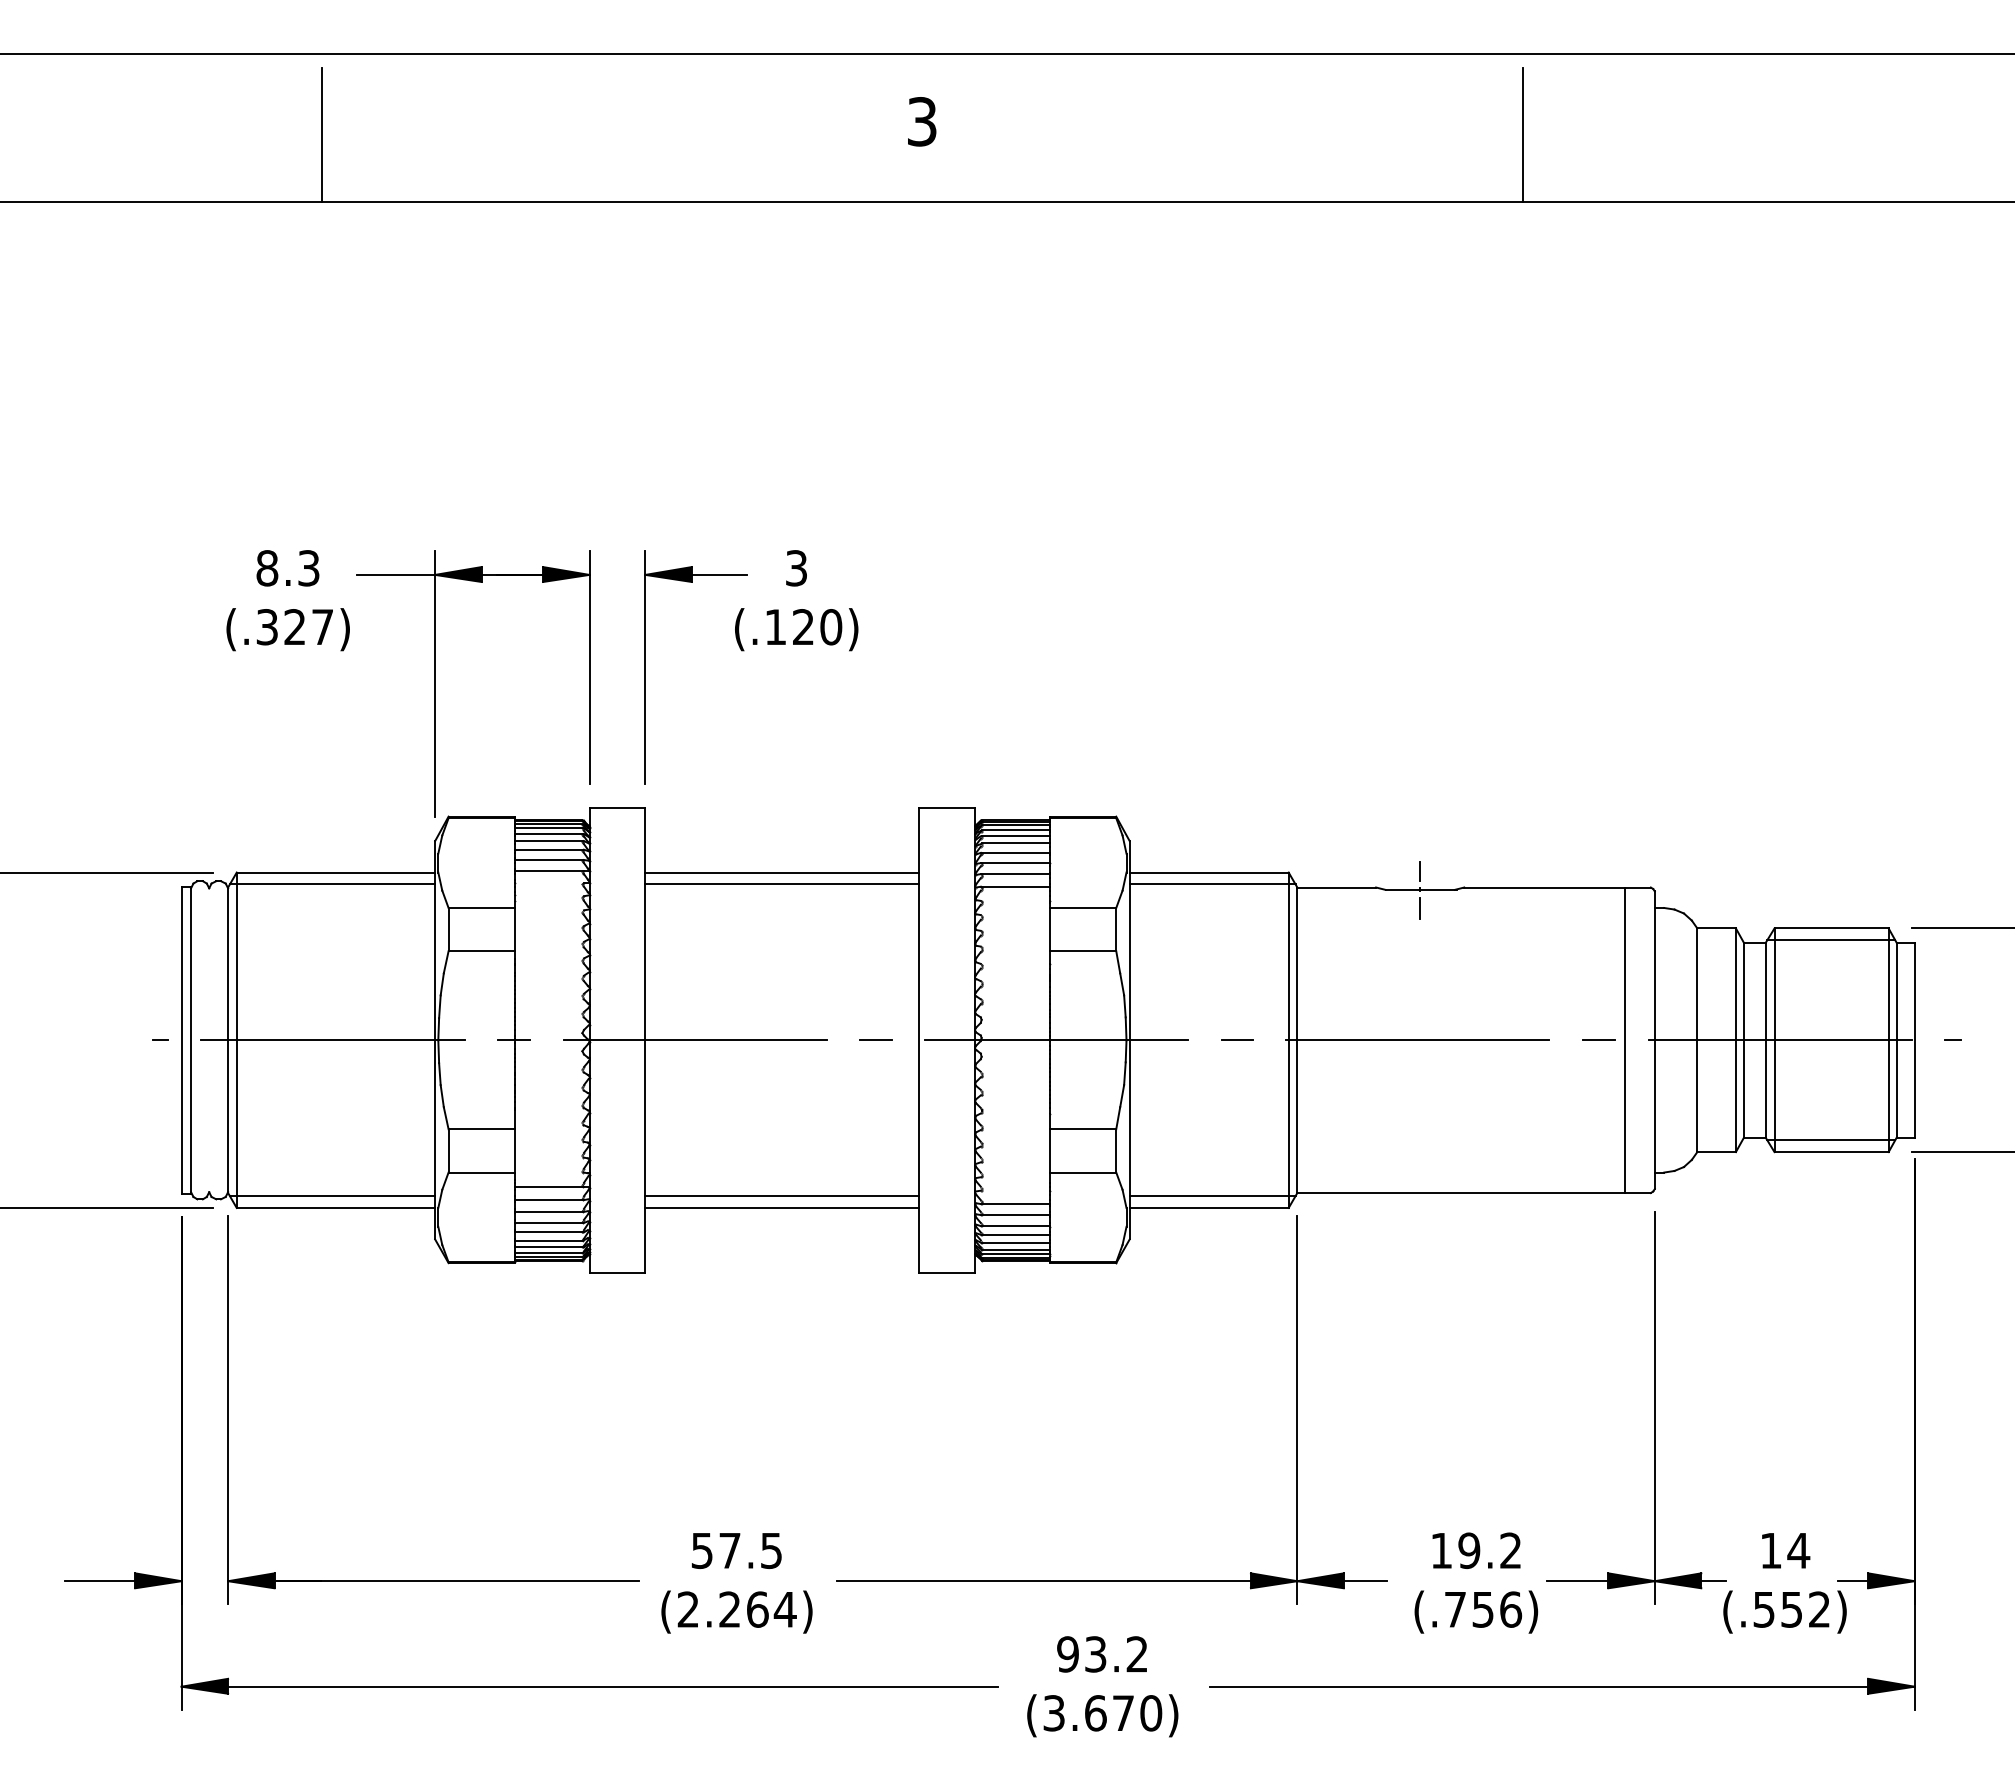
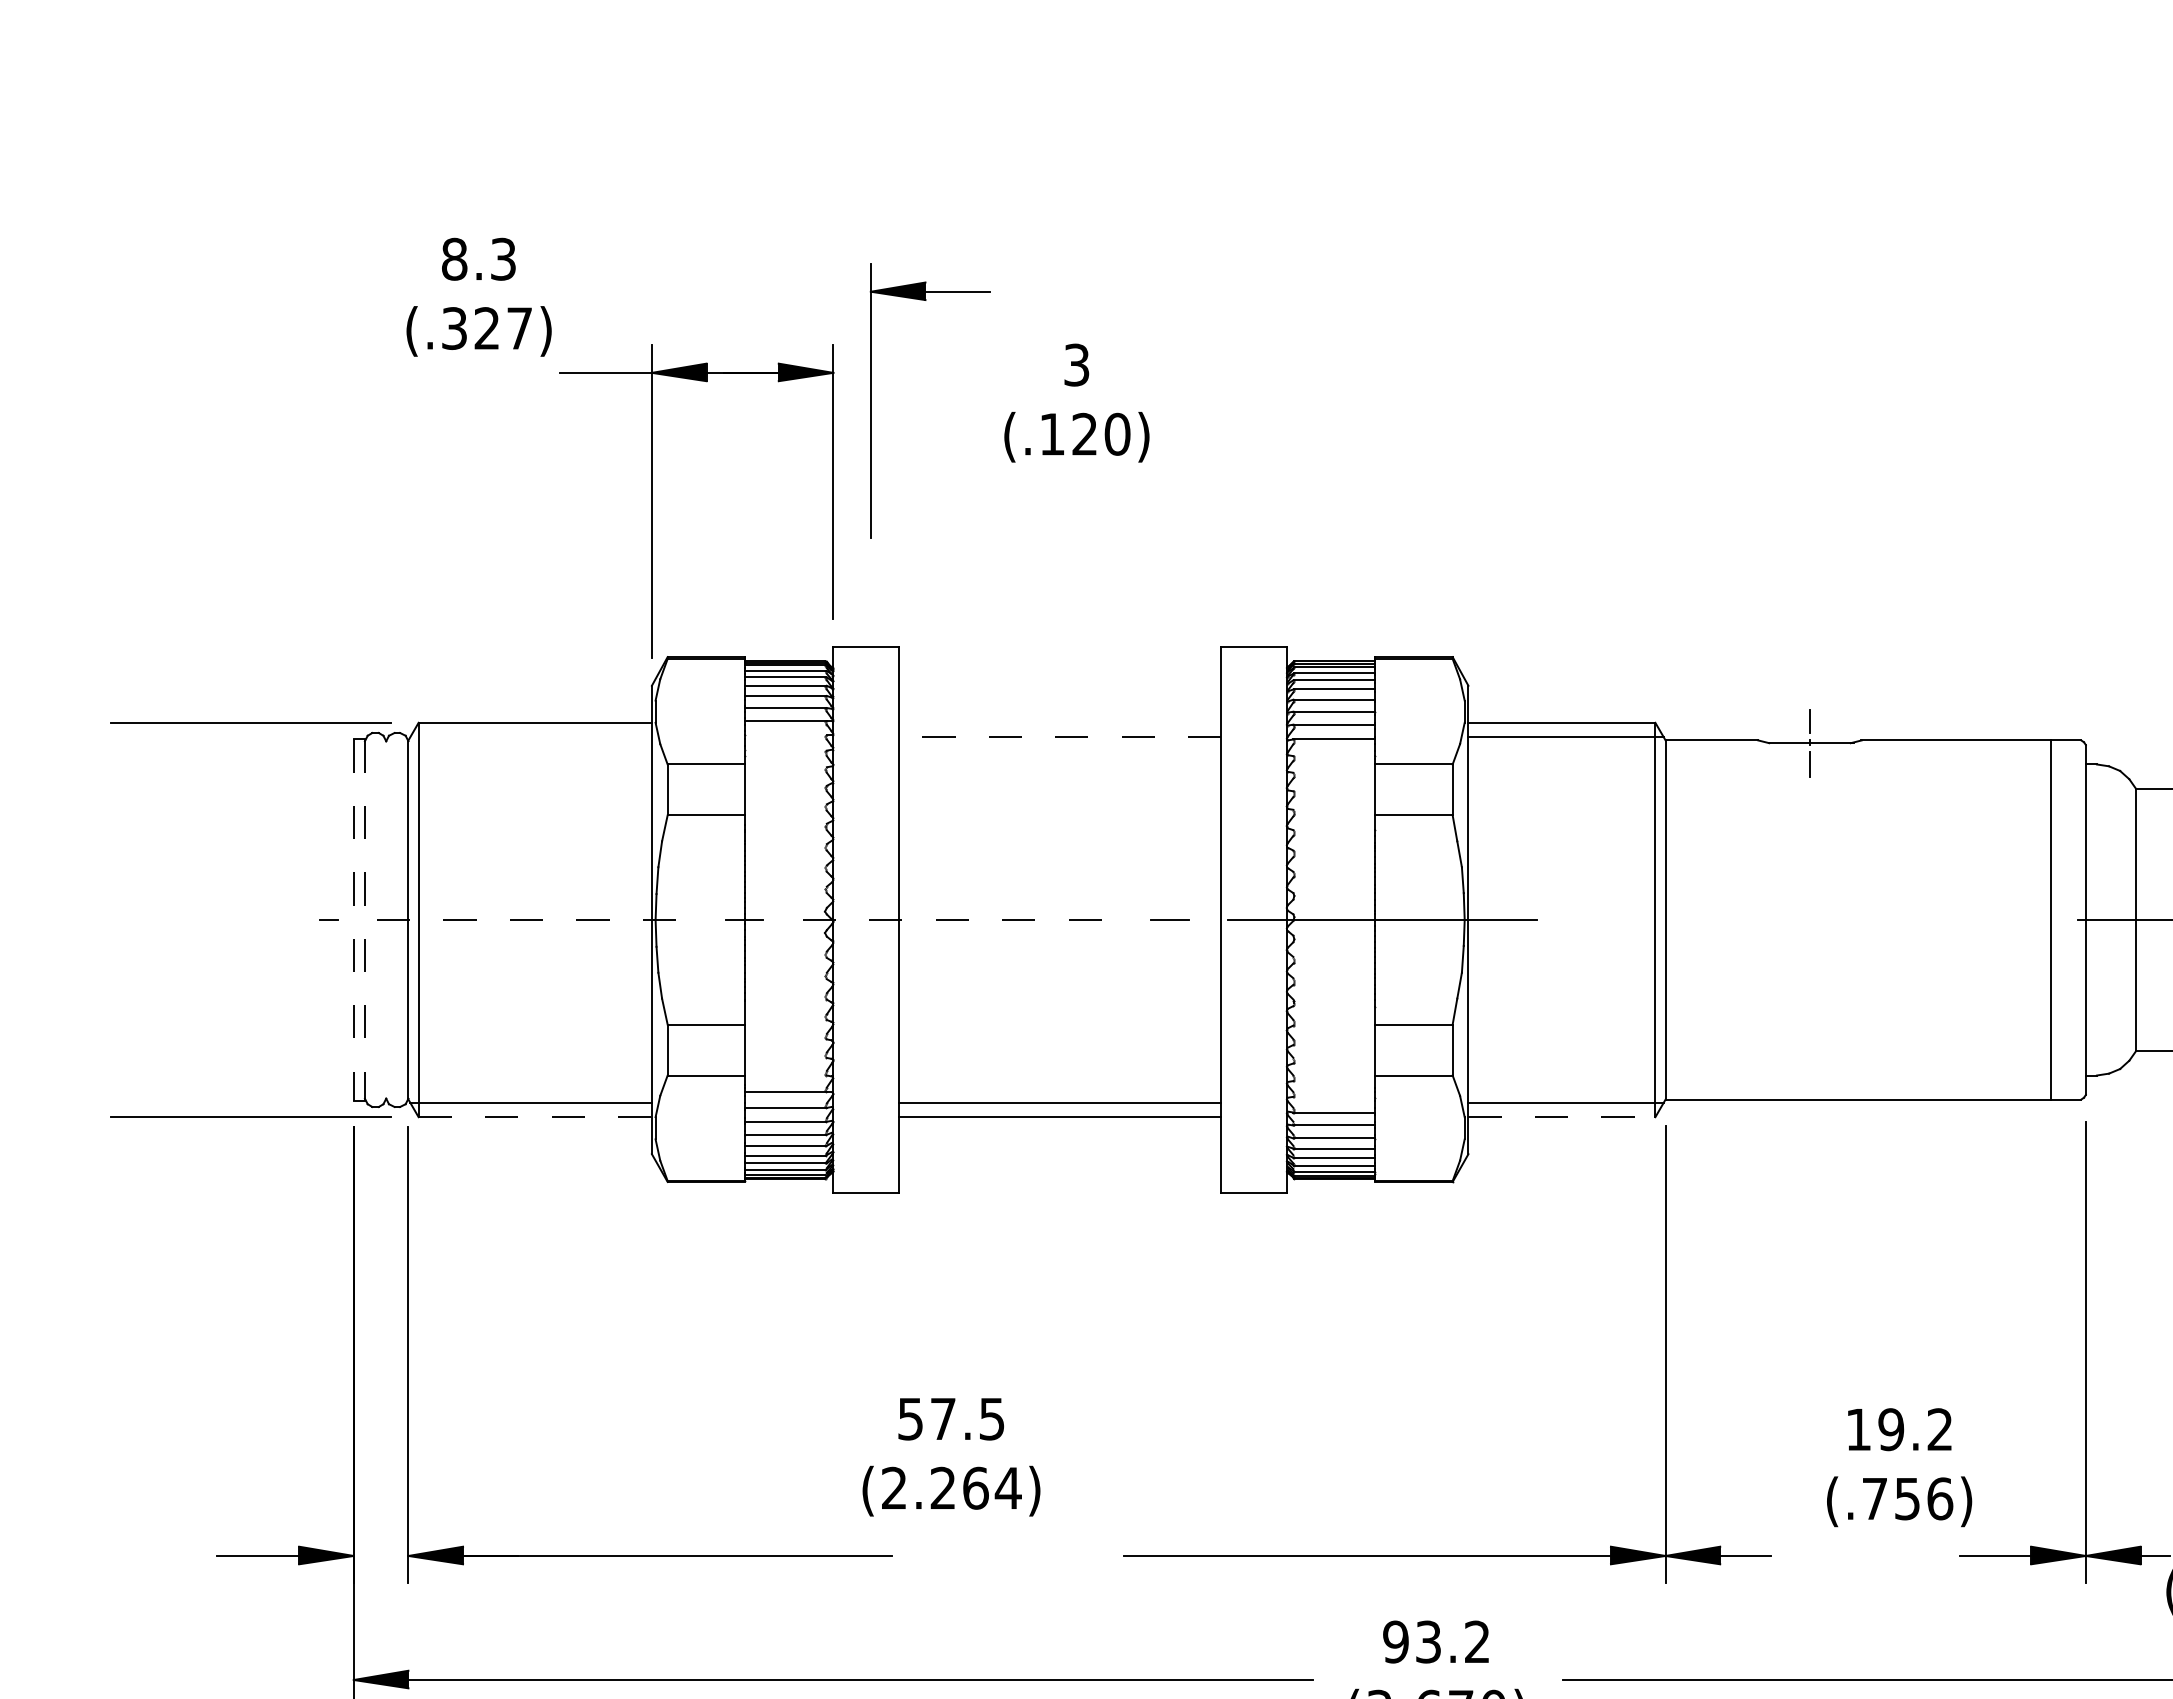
text: (287, 600) -> (478, 297), moved
part: (645, 667) -> (870, 400), moved
line: (782, 872) -> (1060, 722), removed
line: (332, 884) -> (531, 736), removed
line: (781, 884) -> (1059, 736), solid -> dashed
line: (1598, 1039) -> (2019, 919), removed
line: (181, 1040) -> (353, 920), solid -> dashed
line: (191, 1040) -> (365, 920), solid -> dashed
line: (333, 1040) -> (532, 920), solid -> dashed
line: (695, 1040) -> (957, 920), solid -> dashed
line: (1237, 1040) -> (1595, 920), removed
line: (1417, 1040) -> (1806, 920), removed
line: (336, 1207) -> (535, 1116), solid -> dashed
line: (1209, 1207) -> (1562, 1116), solid -> dashed
text: (1476, 1582) -> (1899, 1466), moved
text: (736, 1583) -> (950, 1457), moved

